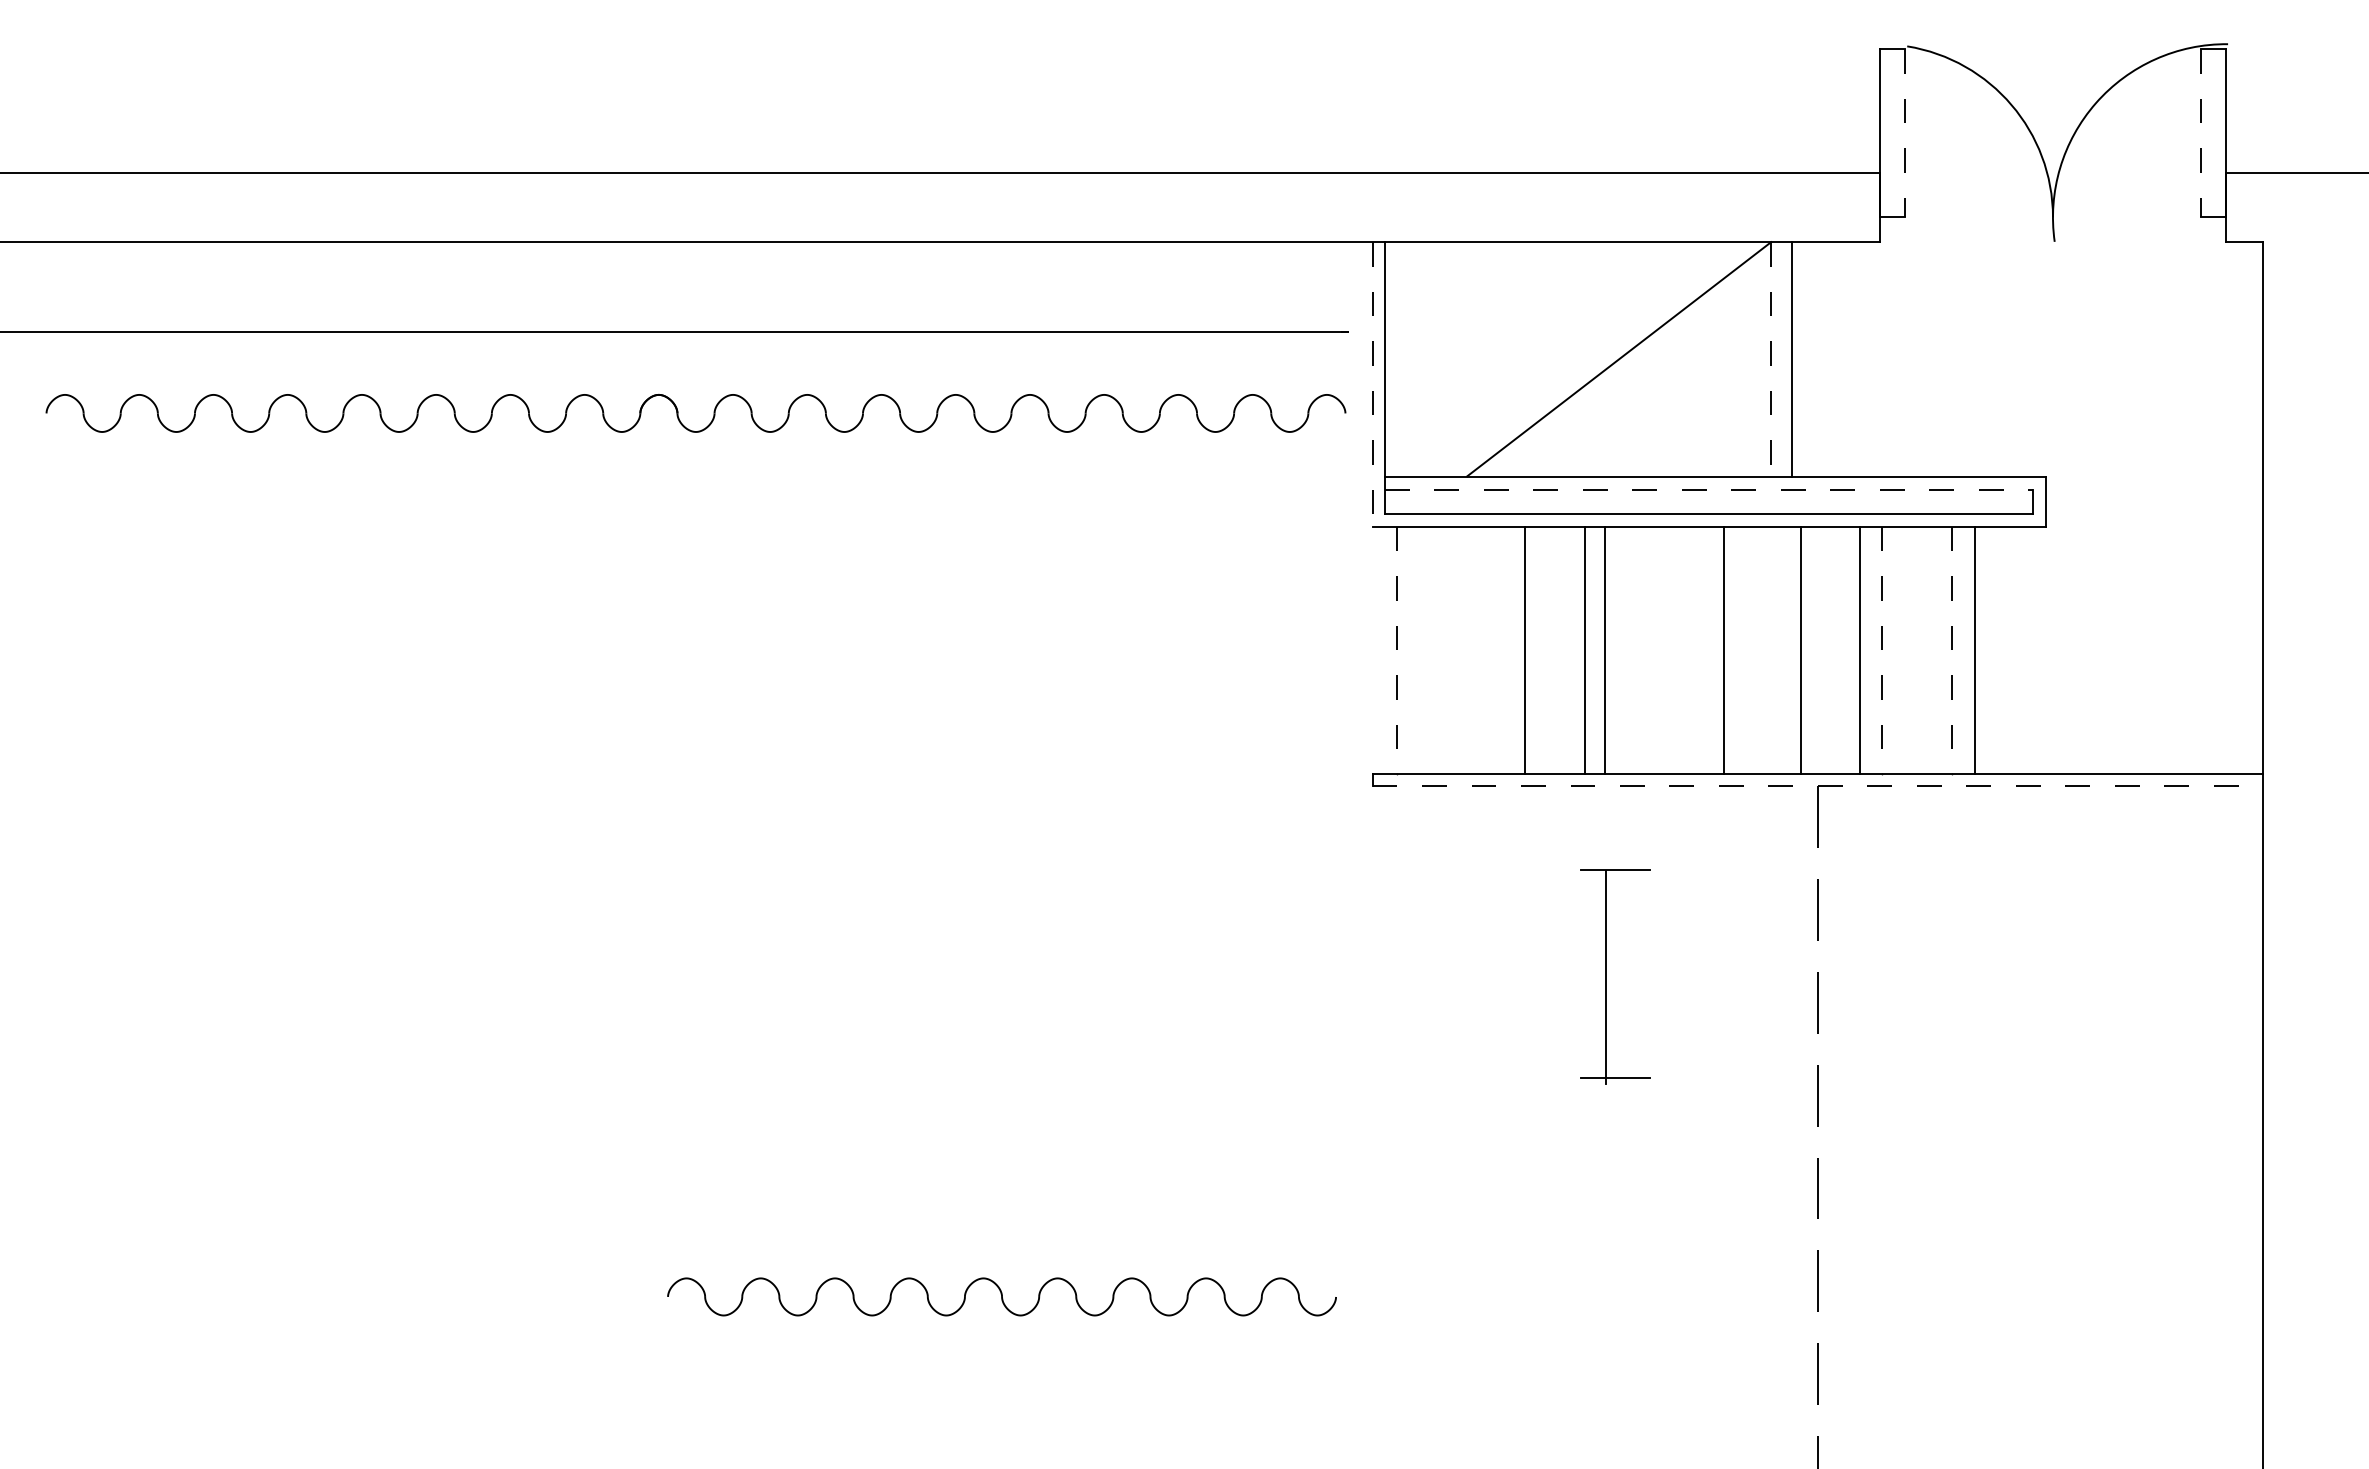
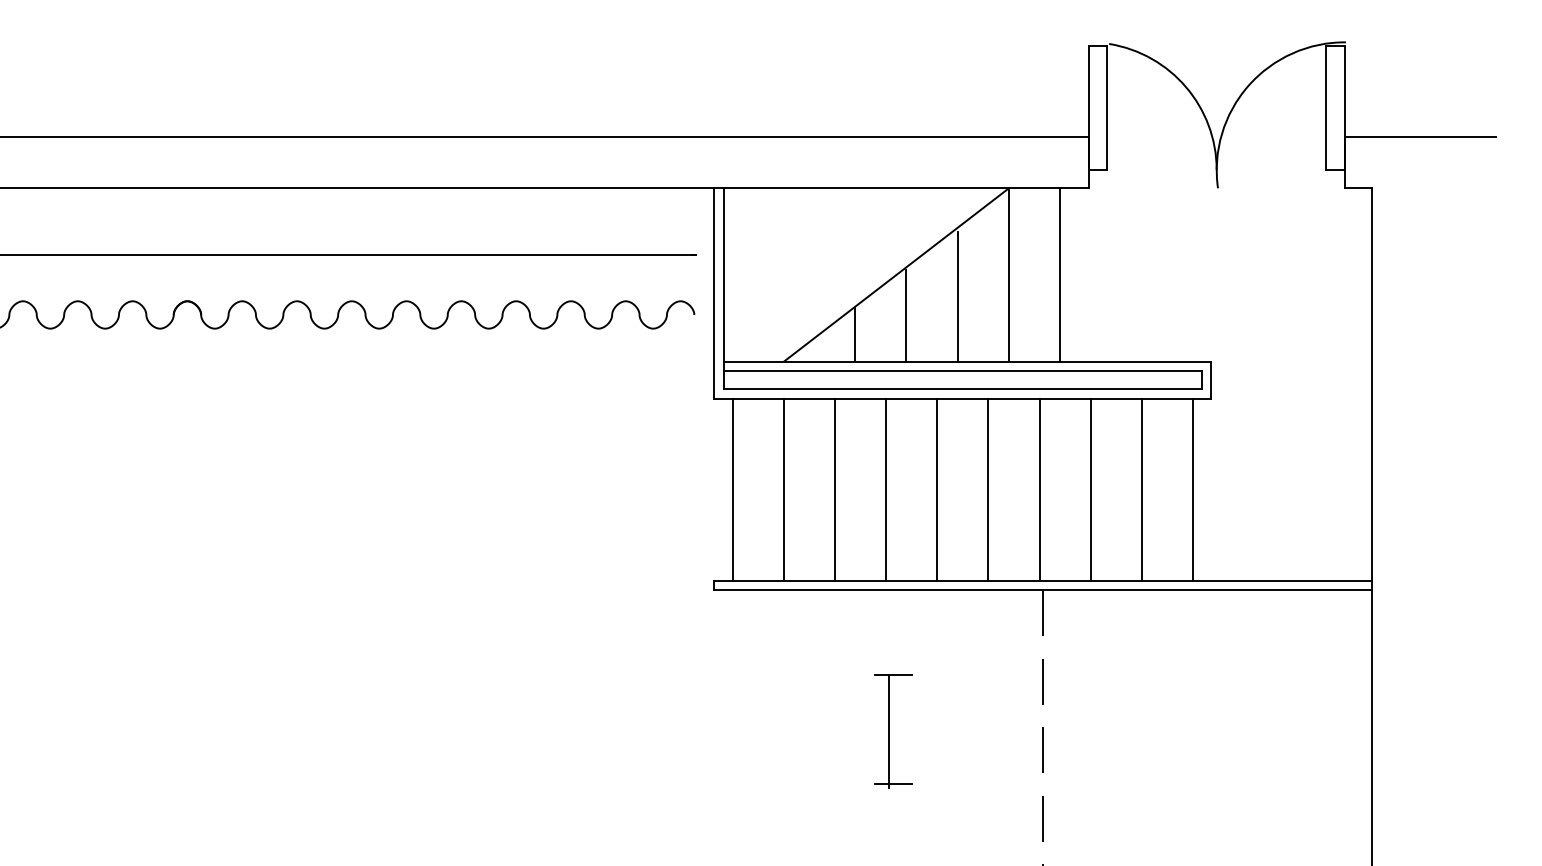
line: (1904, 133) -> (1107, 108), dashed -> solid
line: (2201, 133) -> (1326, 108), dashed -> solid
line: (1771, 359) -> (1008, 275), dashed -> solid
line: (1792, 359) -> (1059, 275), moved
line: (1372, 384) -> (714, 293), dashed -> solid
line: (1701, 388) -> (957, 296), added
line: (1632, 414) -> (906, 315), added
line: (1563, 440) -> (855, 334), added
line: (1709, 489) -> (963, 371), dashed -> solid
line: (1397, 650) -> (732, 489), dashed -> solid
line: (1524, 650) -> (783, 489), moved
line: (1584, 650) -> (834, 489), moved
line: (1724, 650) -> (937, 489), moved
line: (1800, 650) -> (988, 489), moved
line: (1859, 650) -> (1039, 489), moved
line: (1882, 650) -> (1090, 489), dashed -> solid
line: (1951, 650) -> (1141, 489), dashed -> solid
line: (1974, 650) -> (1192, 489), moved
line: (1818, 786) -> (1043, 590), dashed -> solid
part: (1614, 977) -> (892, 731), size x0.71

